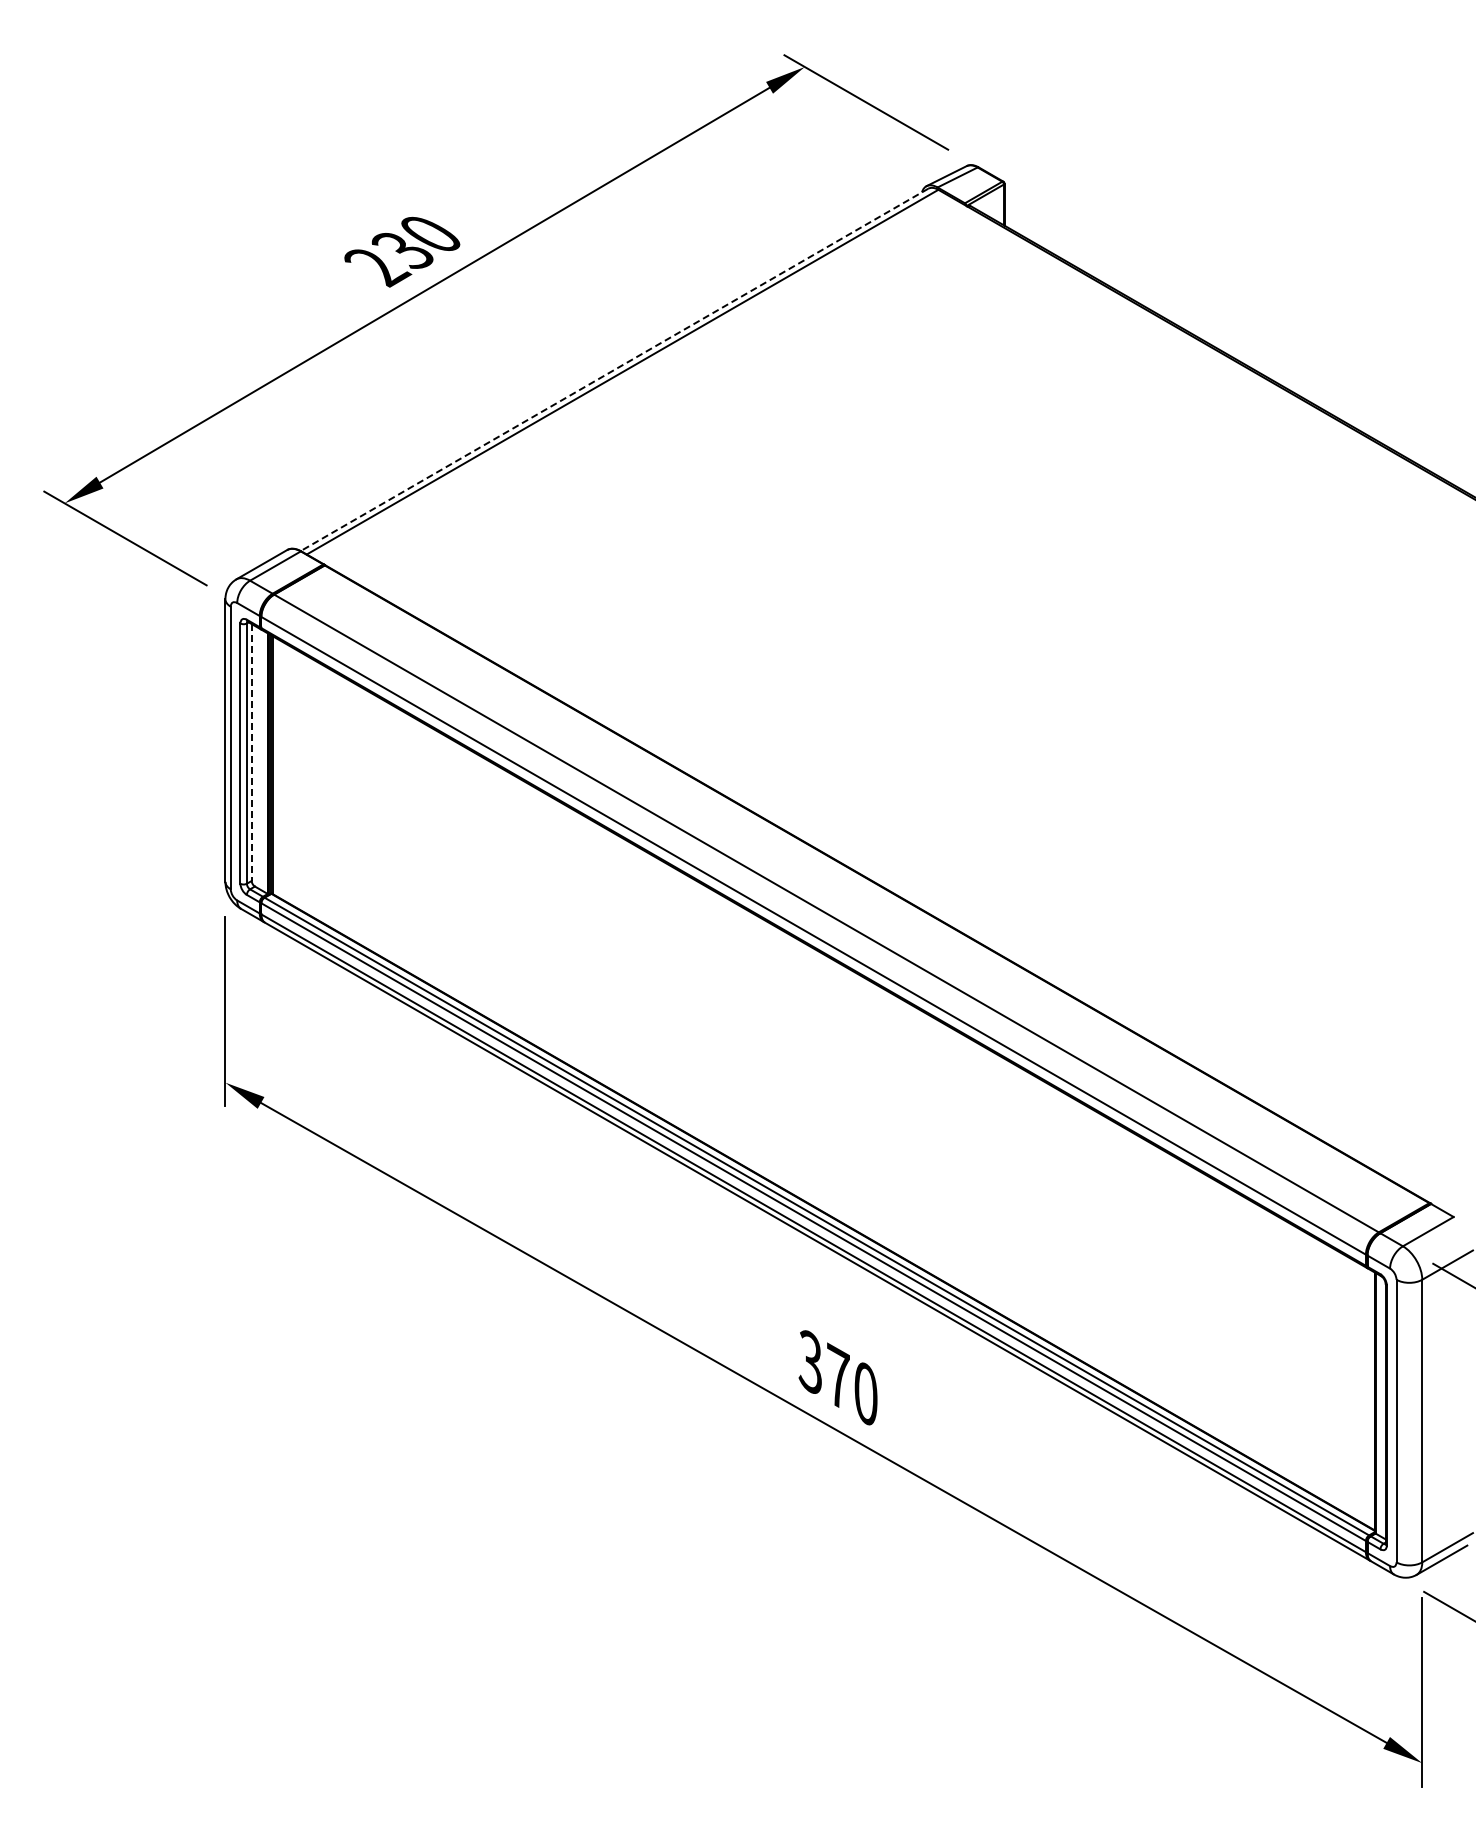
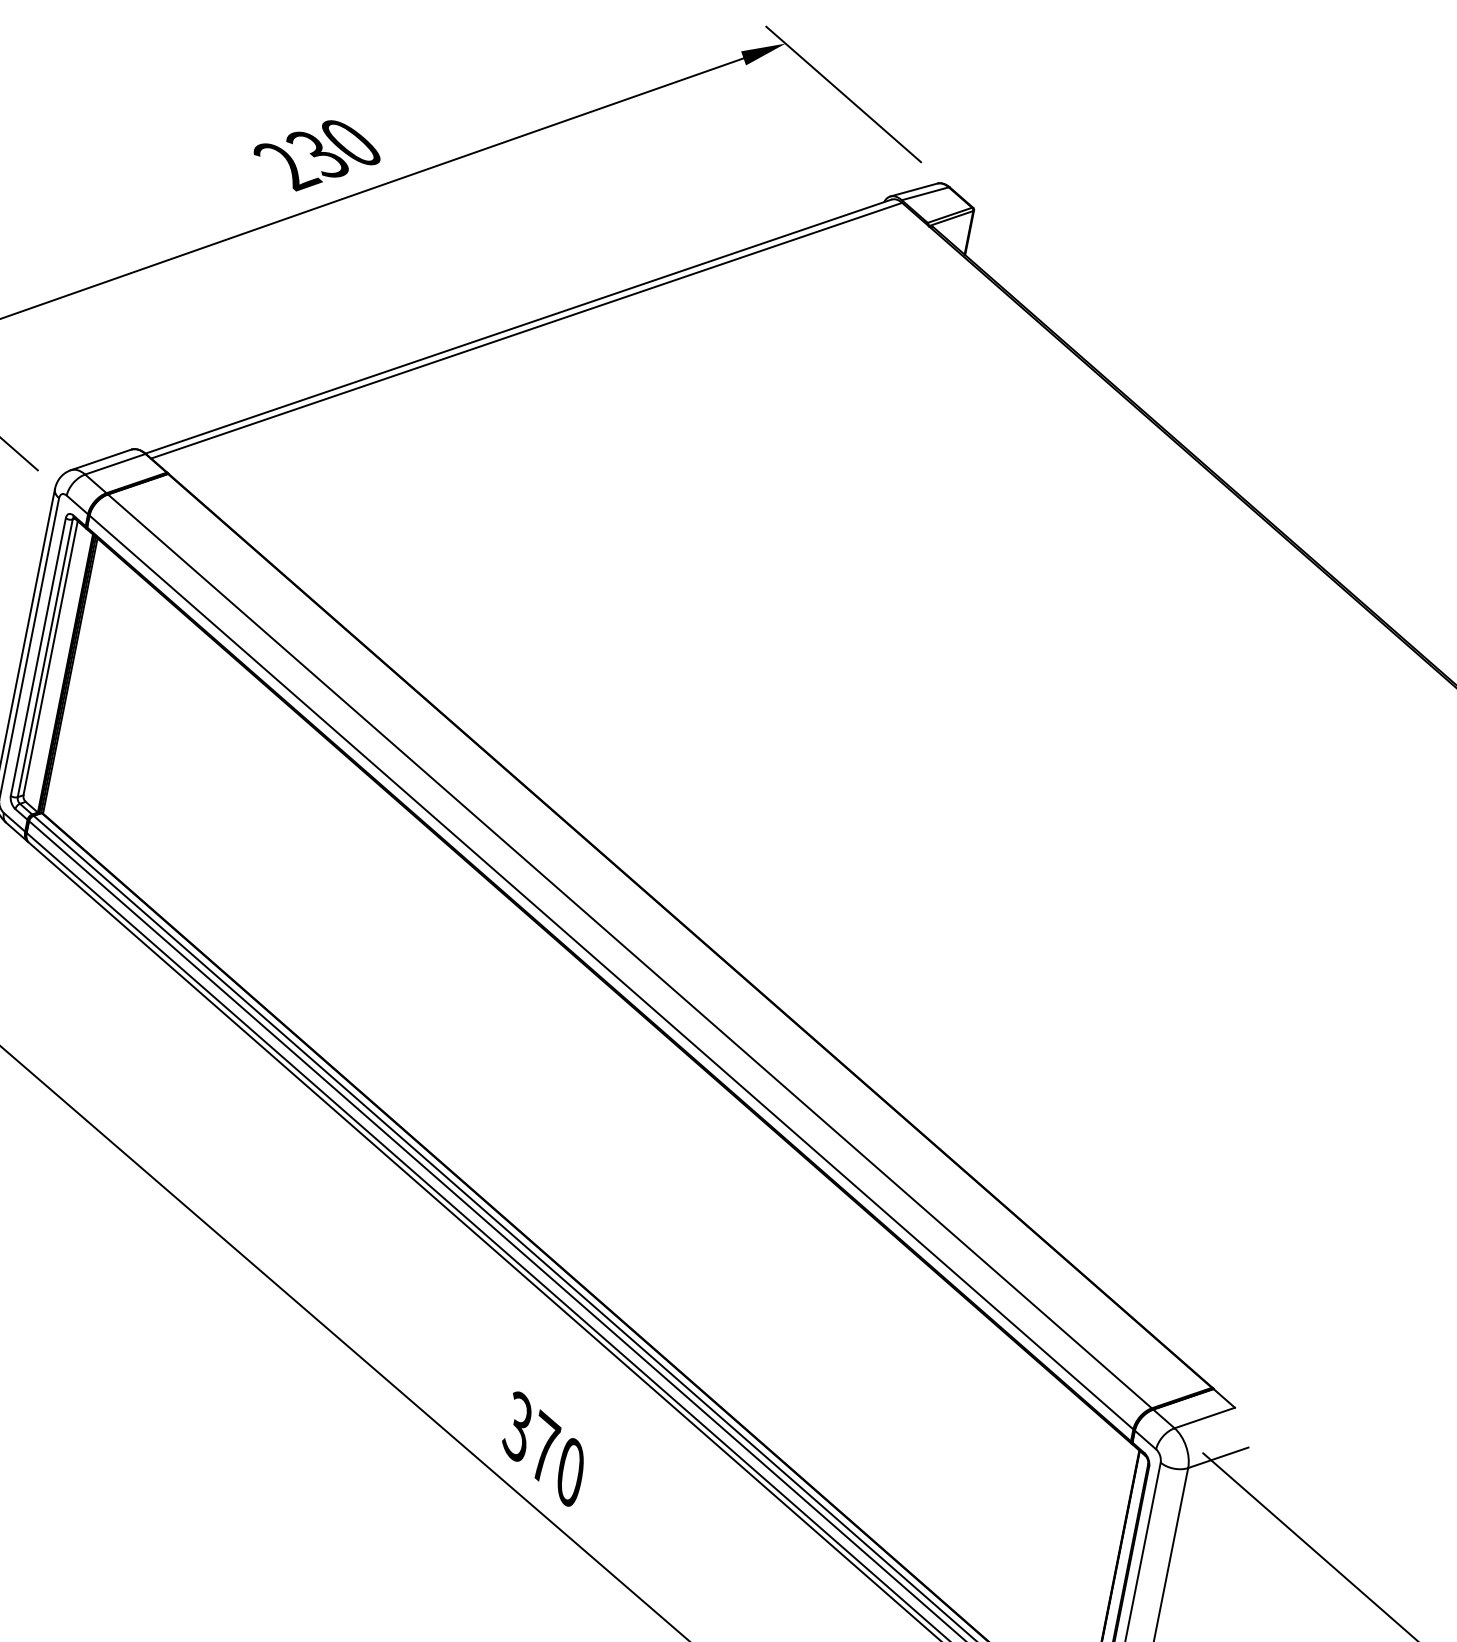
line: (614, 370) -> (518, 327), dashed -> solid
line: (251, 753) -> (50, 659), dashed -> solid

